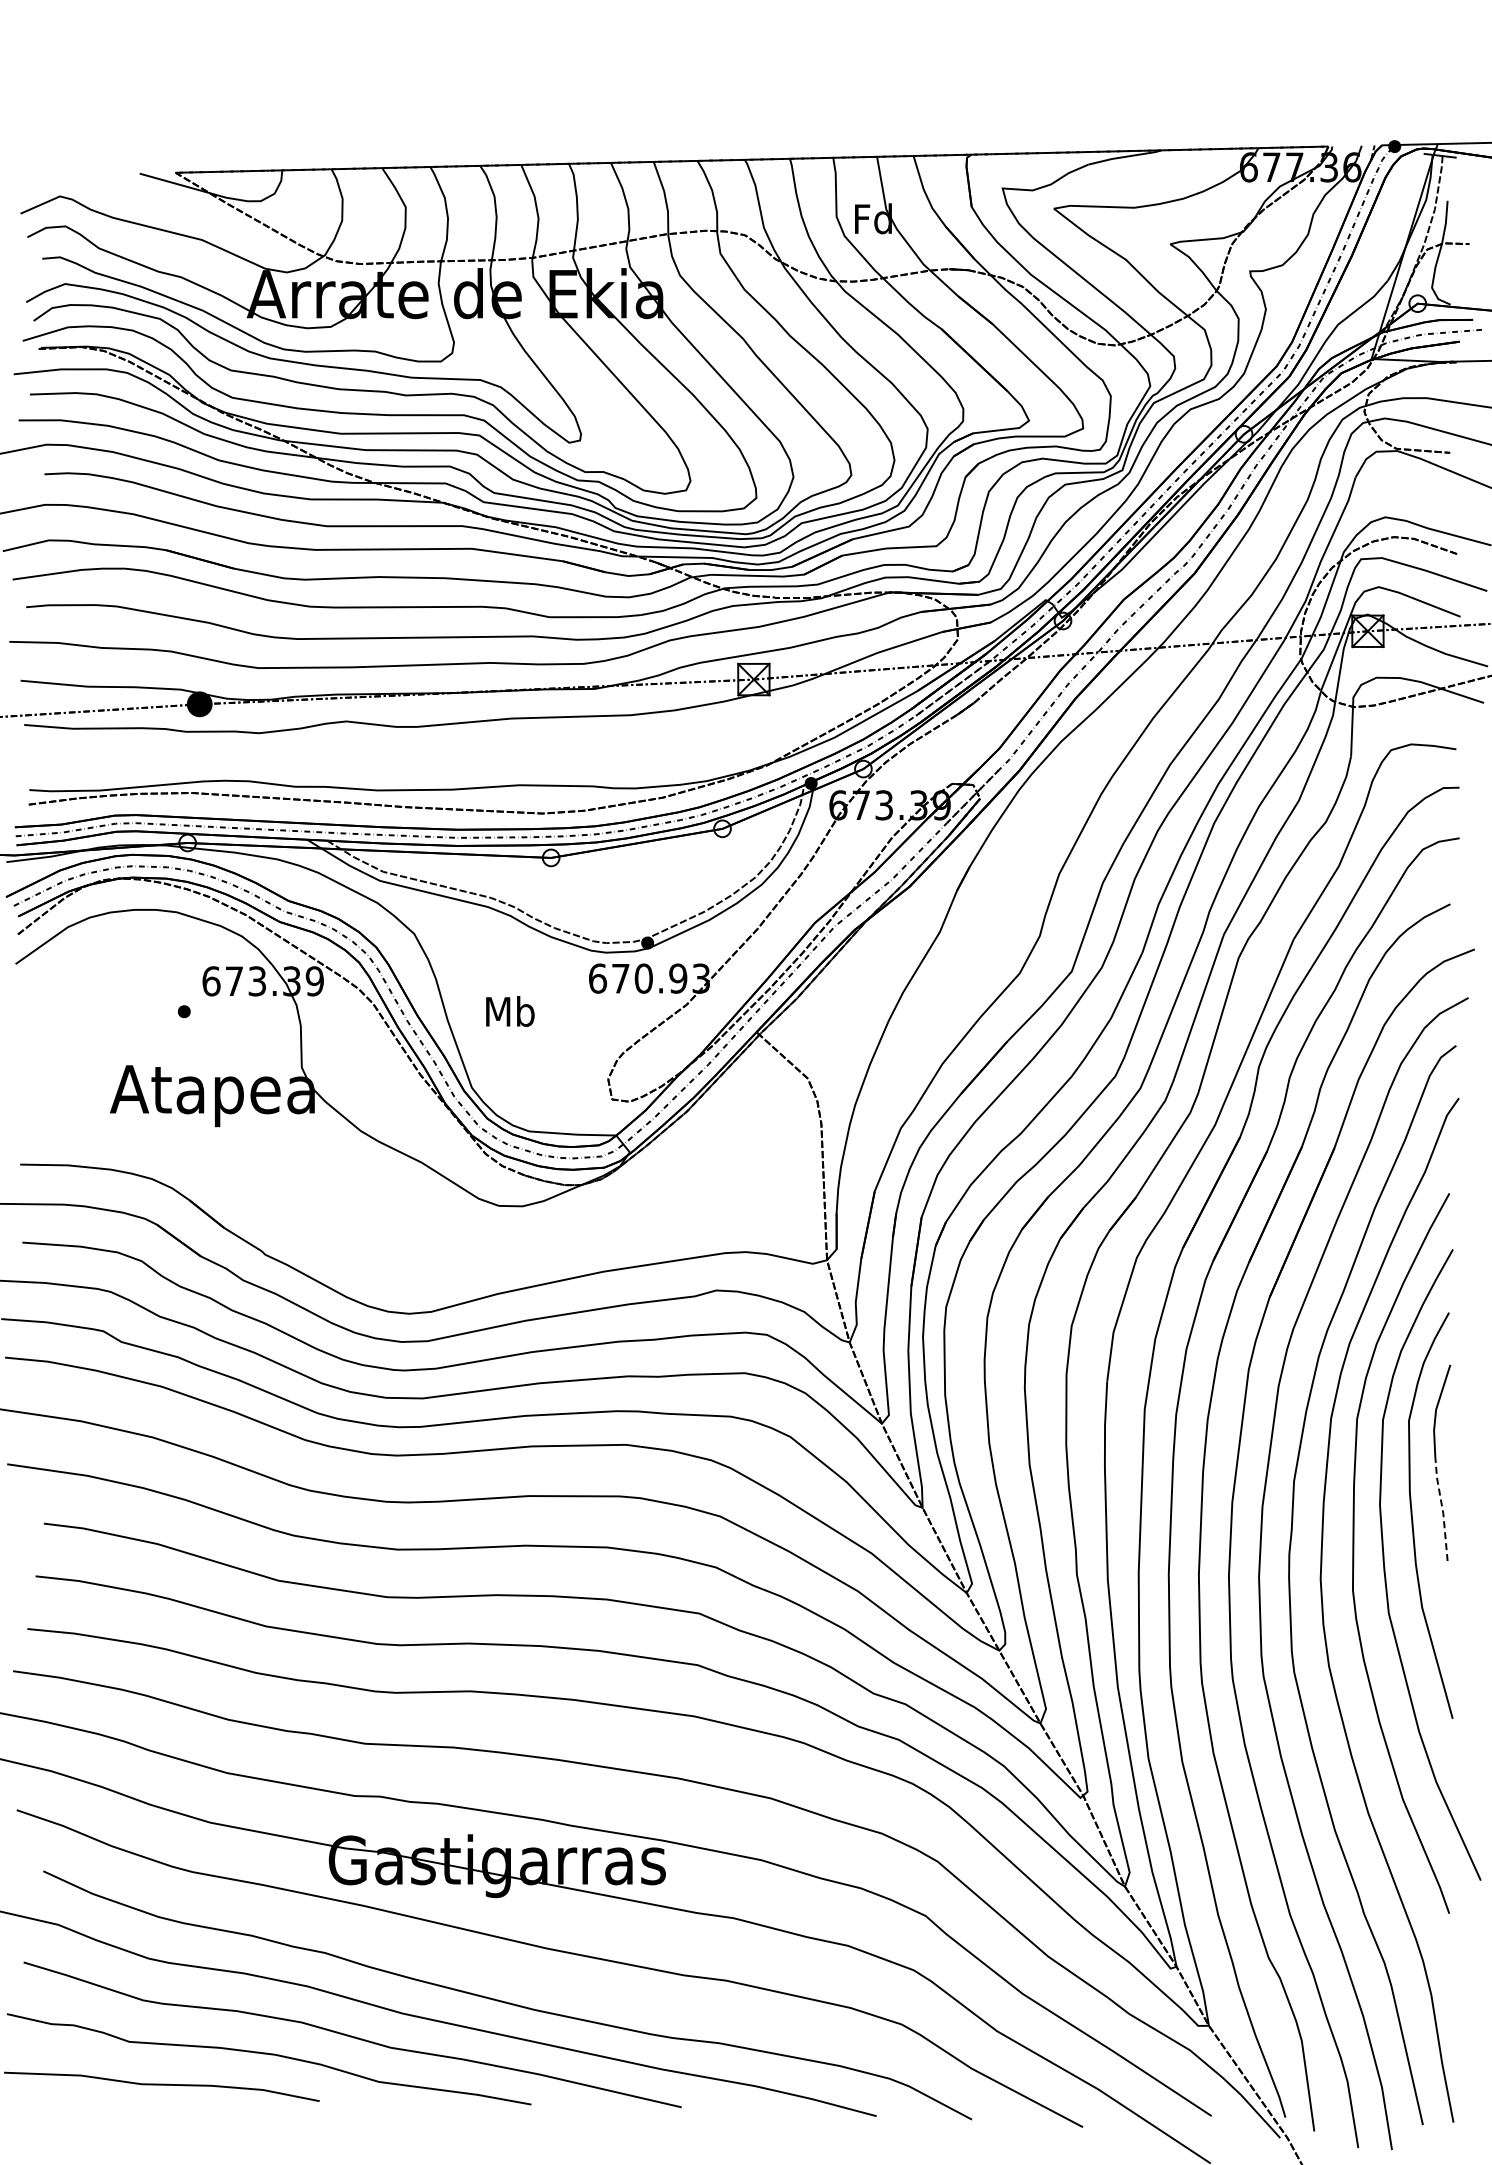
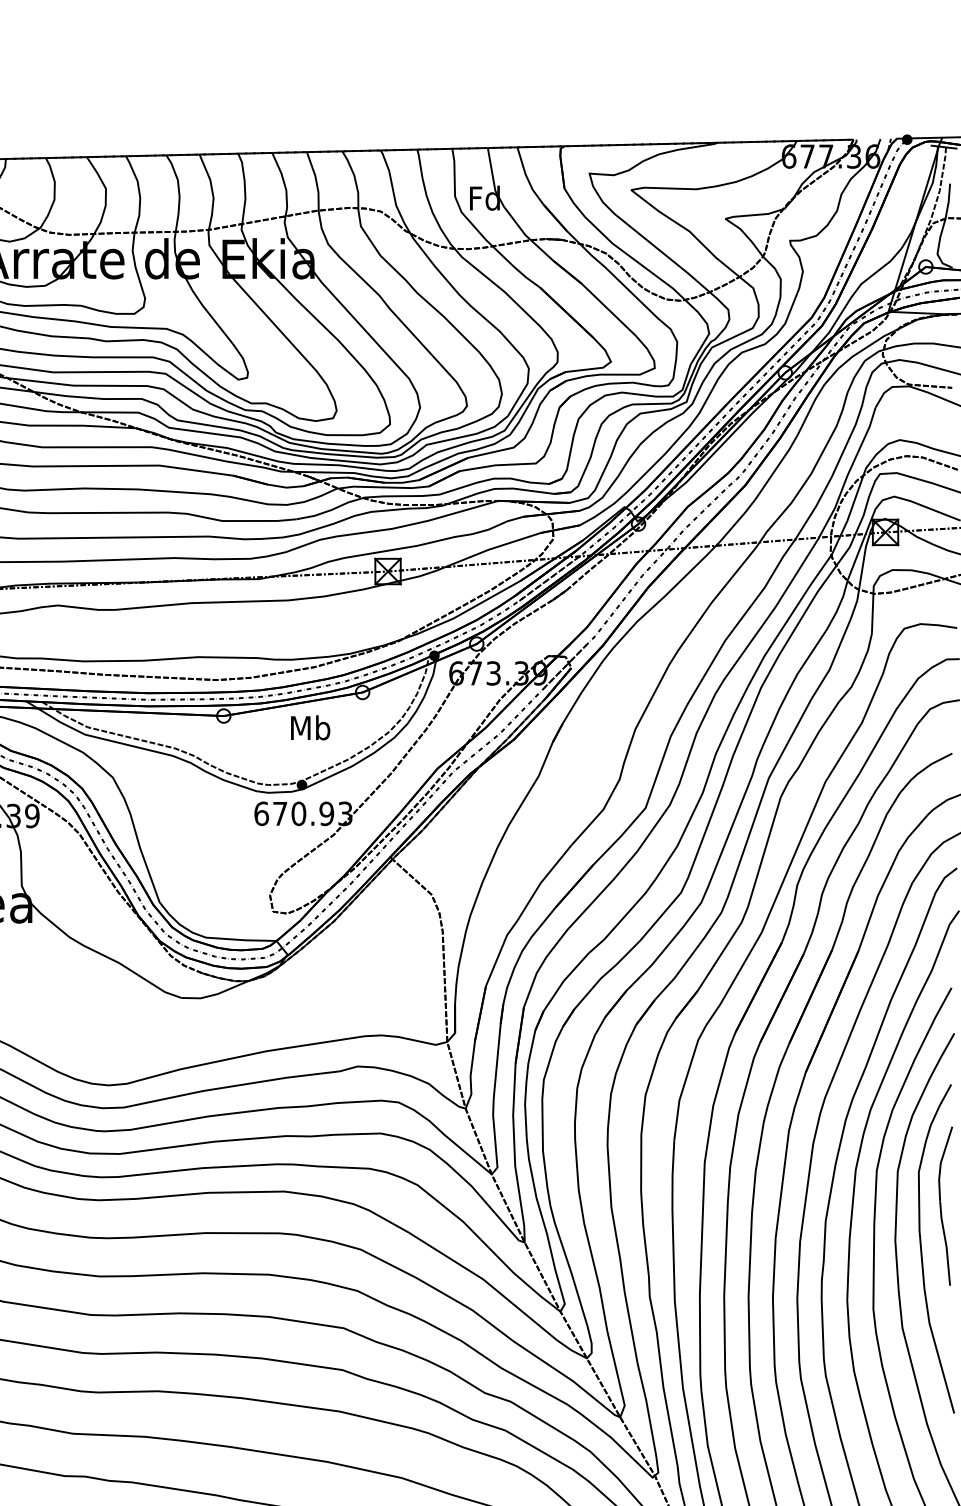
text: (510, 1011) -> (310, 727), moved
line: (1442, 1508) -> (945, 1243), dashed -> solid

